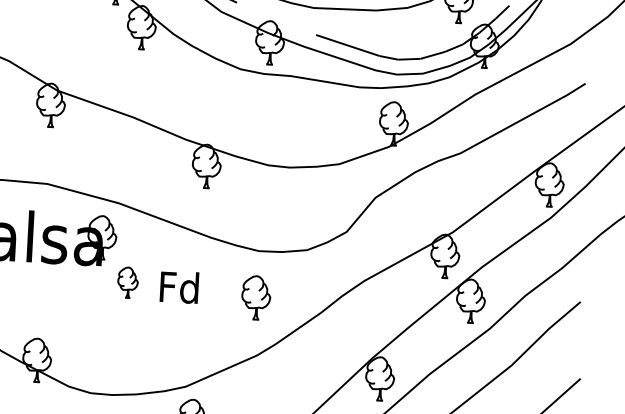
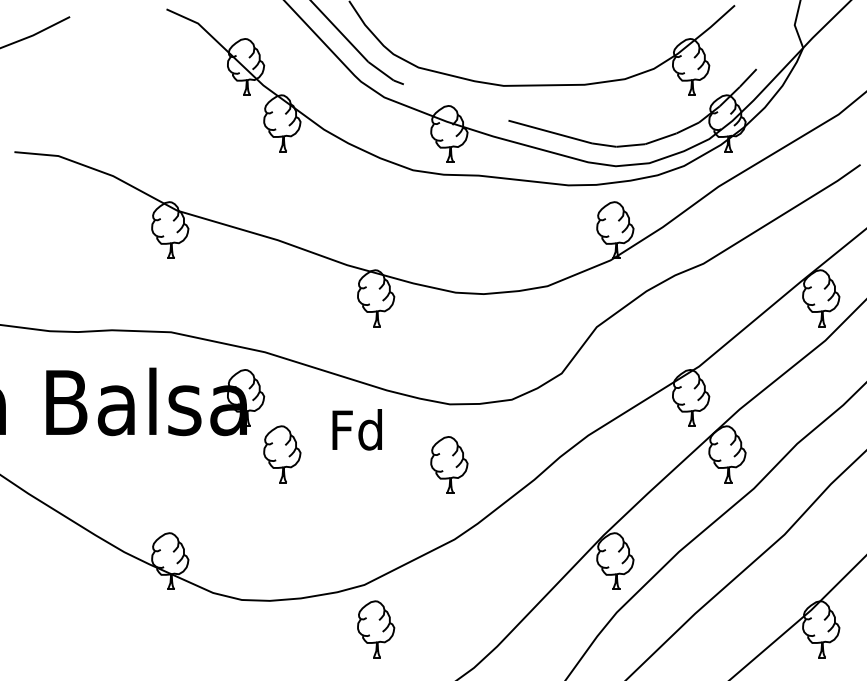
part: (128, 282) -> (282, 454), size x1.43
text: (178, 287) -> (356, 429), moved

